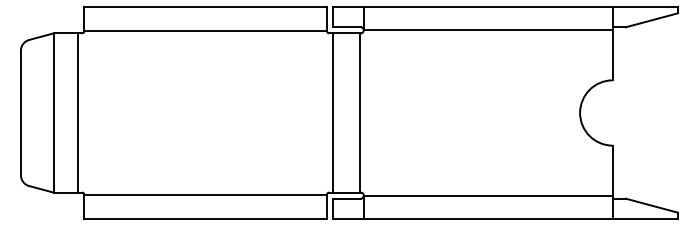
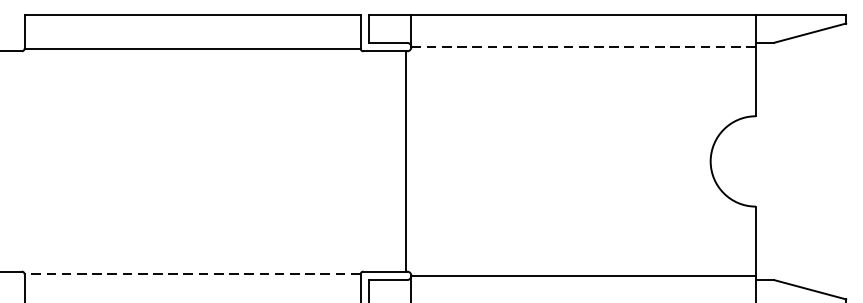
line: (488, 30) -> (583, 47), solid -> dashed
line: (78, 112) -> (16, 160), removed
line: (333, 112) -> (369, 160), removed
line: (205, 194) -> (192, 274), solid -> dashed

